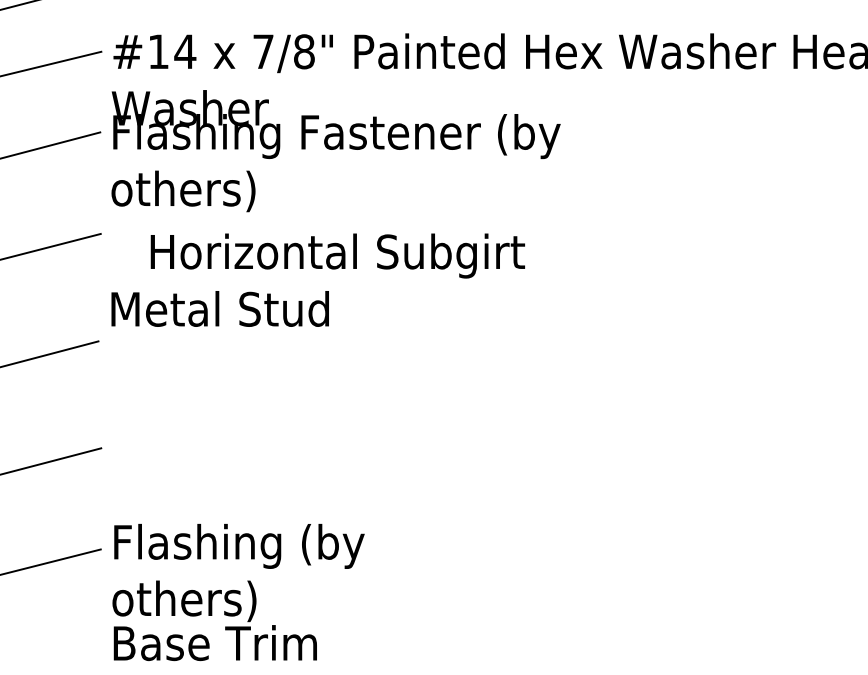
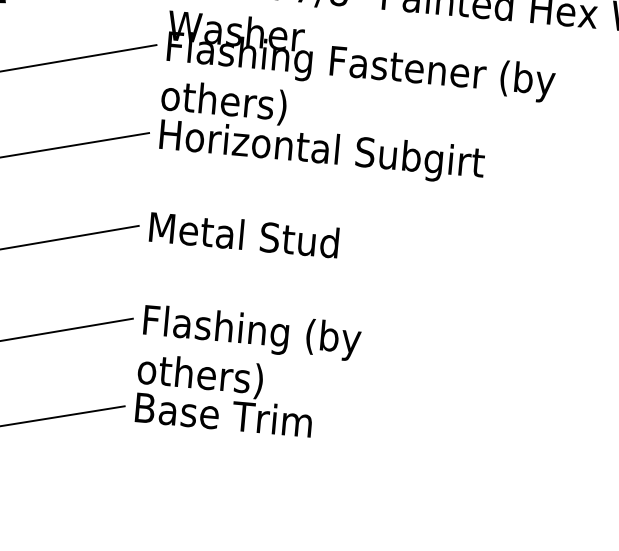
text: (337, 255) -> (321, 151), moved
text: (219, 308) -> (243, 234), moved
text: (238, 592) -> (247, 372), moved

